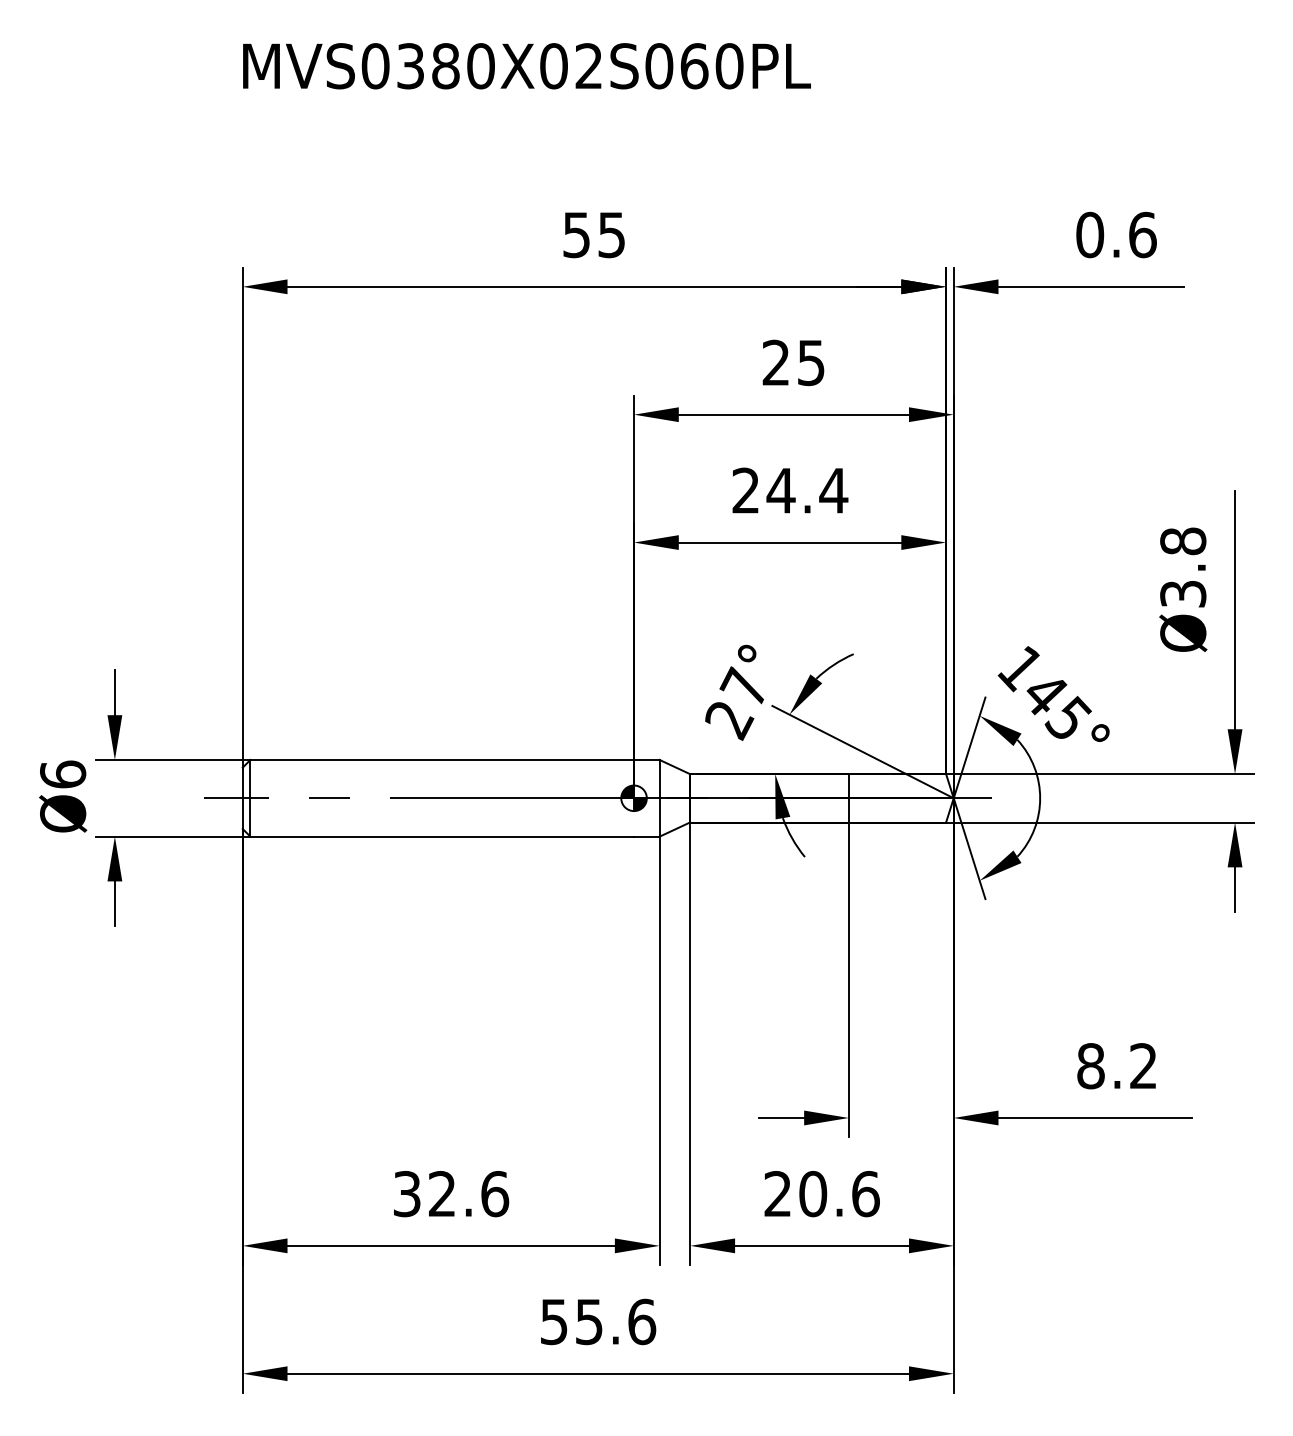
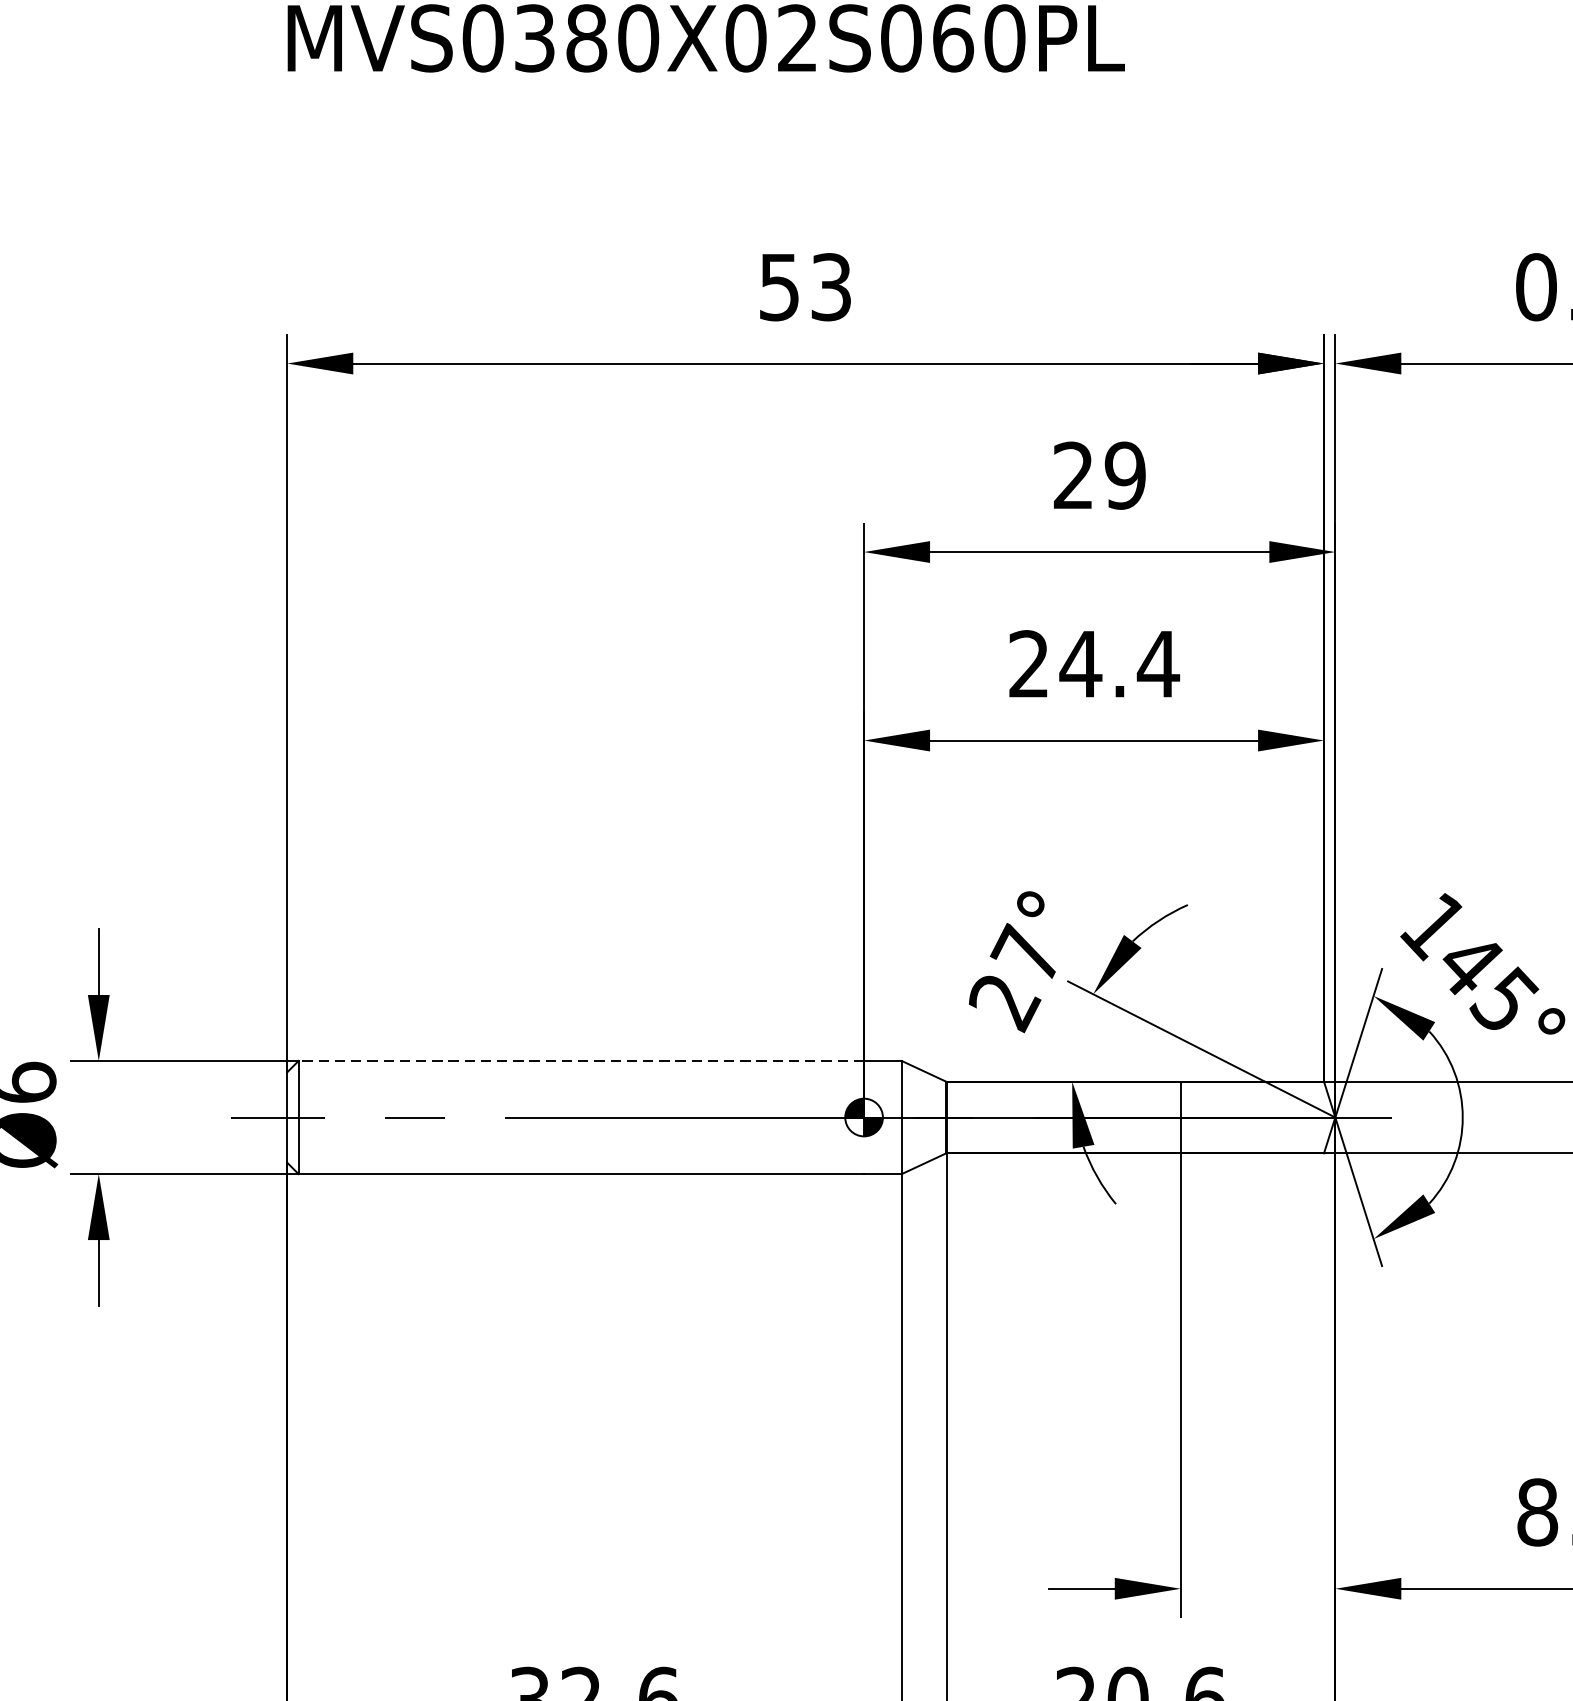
text: (612, 234) -> (832, 286), 55 -> 53
text: (811, 362) -> (1125, 475), 25 -> 29
line: (442, 759) -> (581, 1060), solid -> dashed

